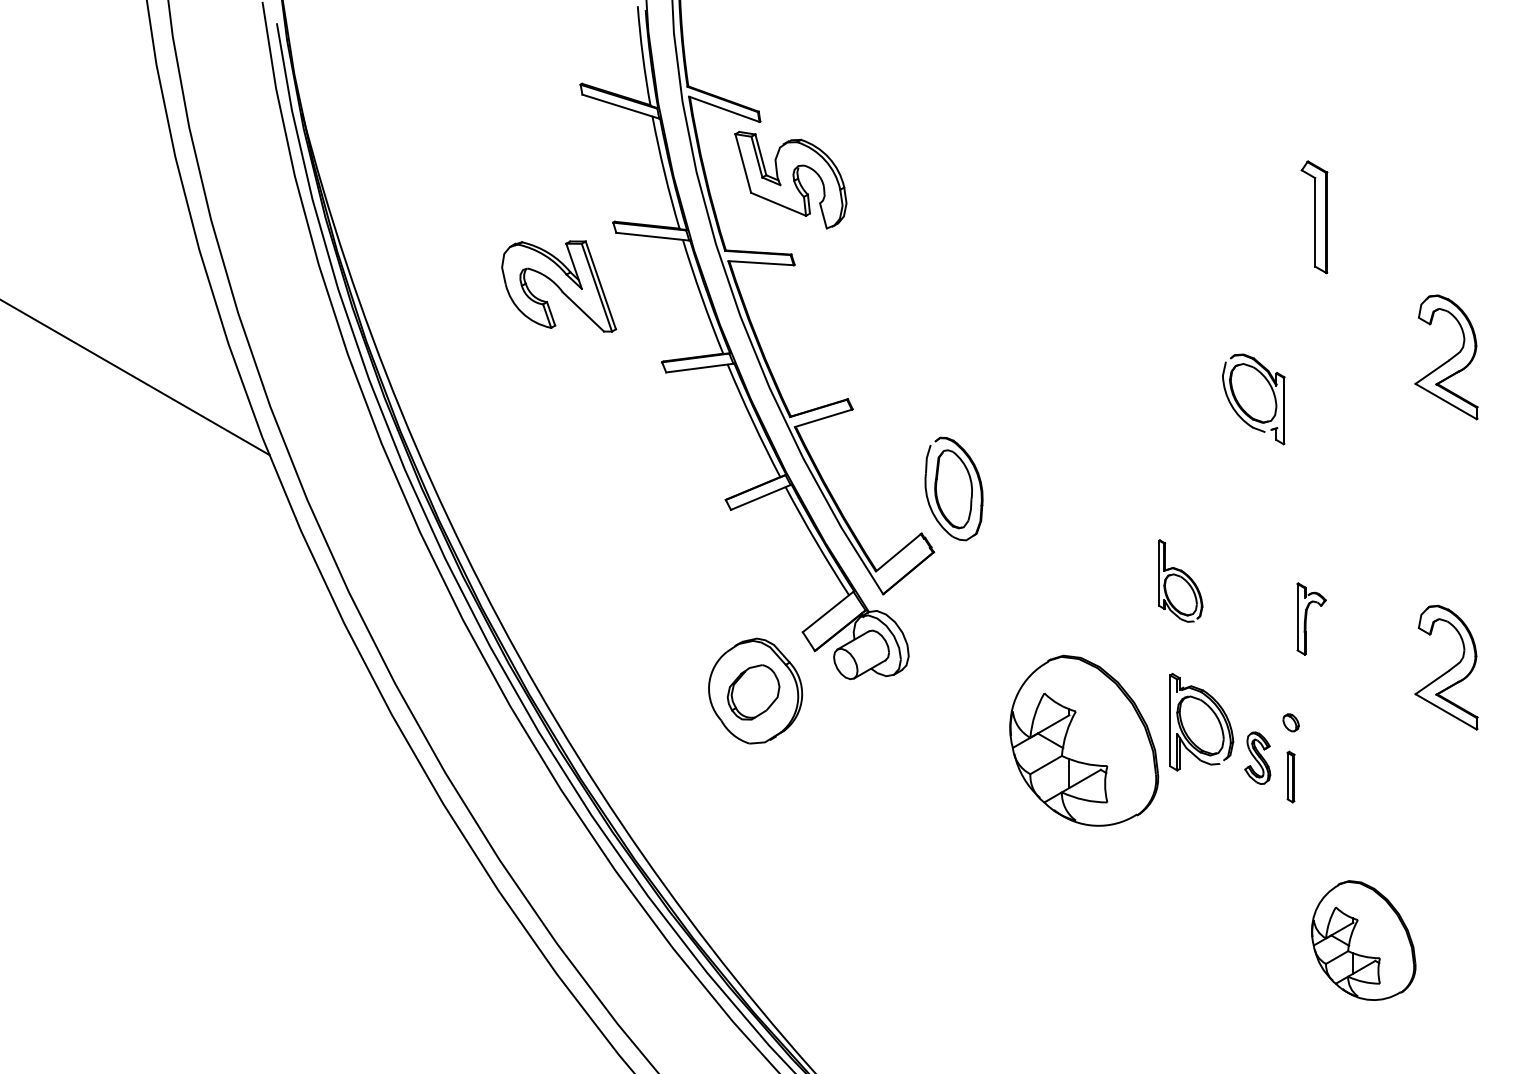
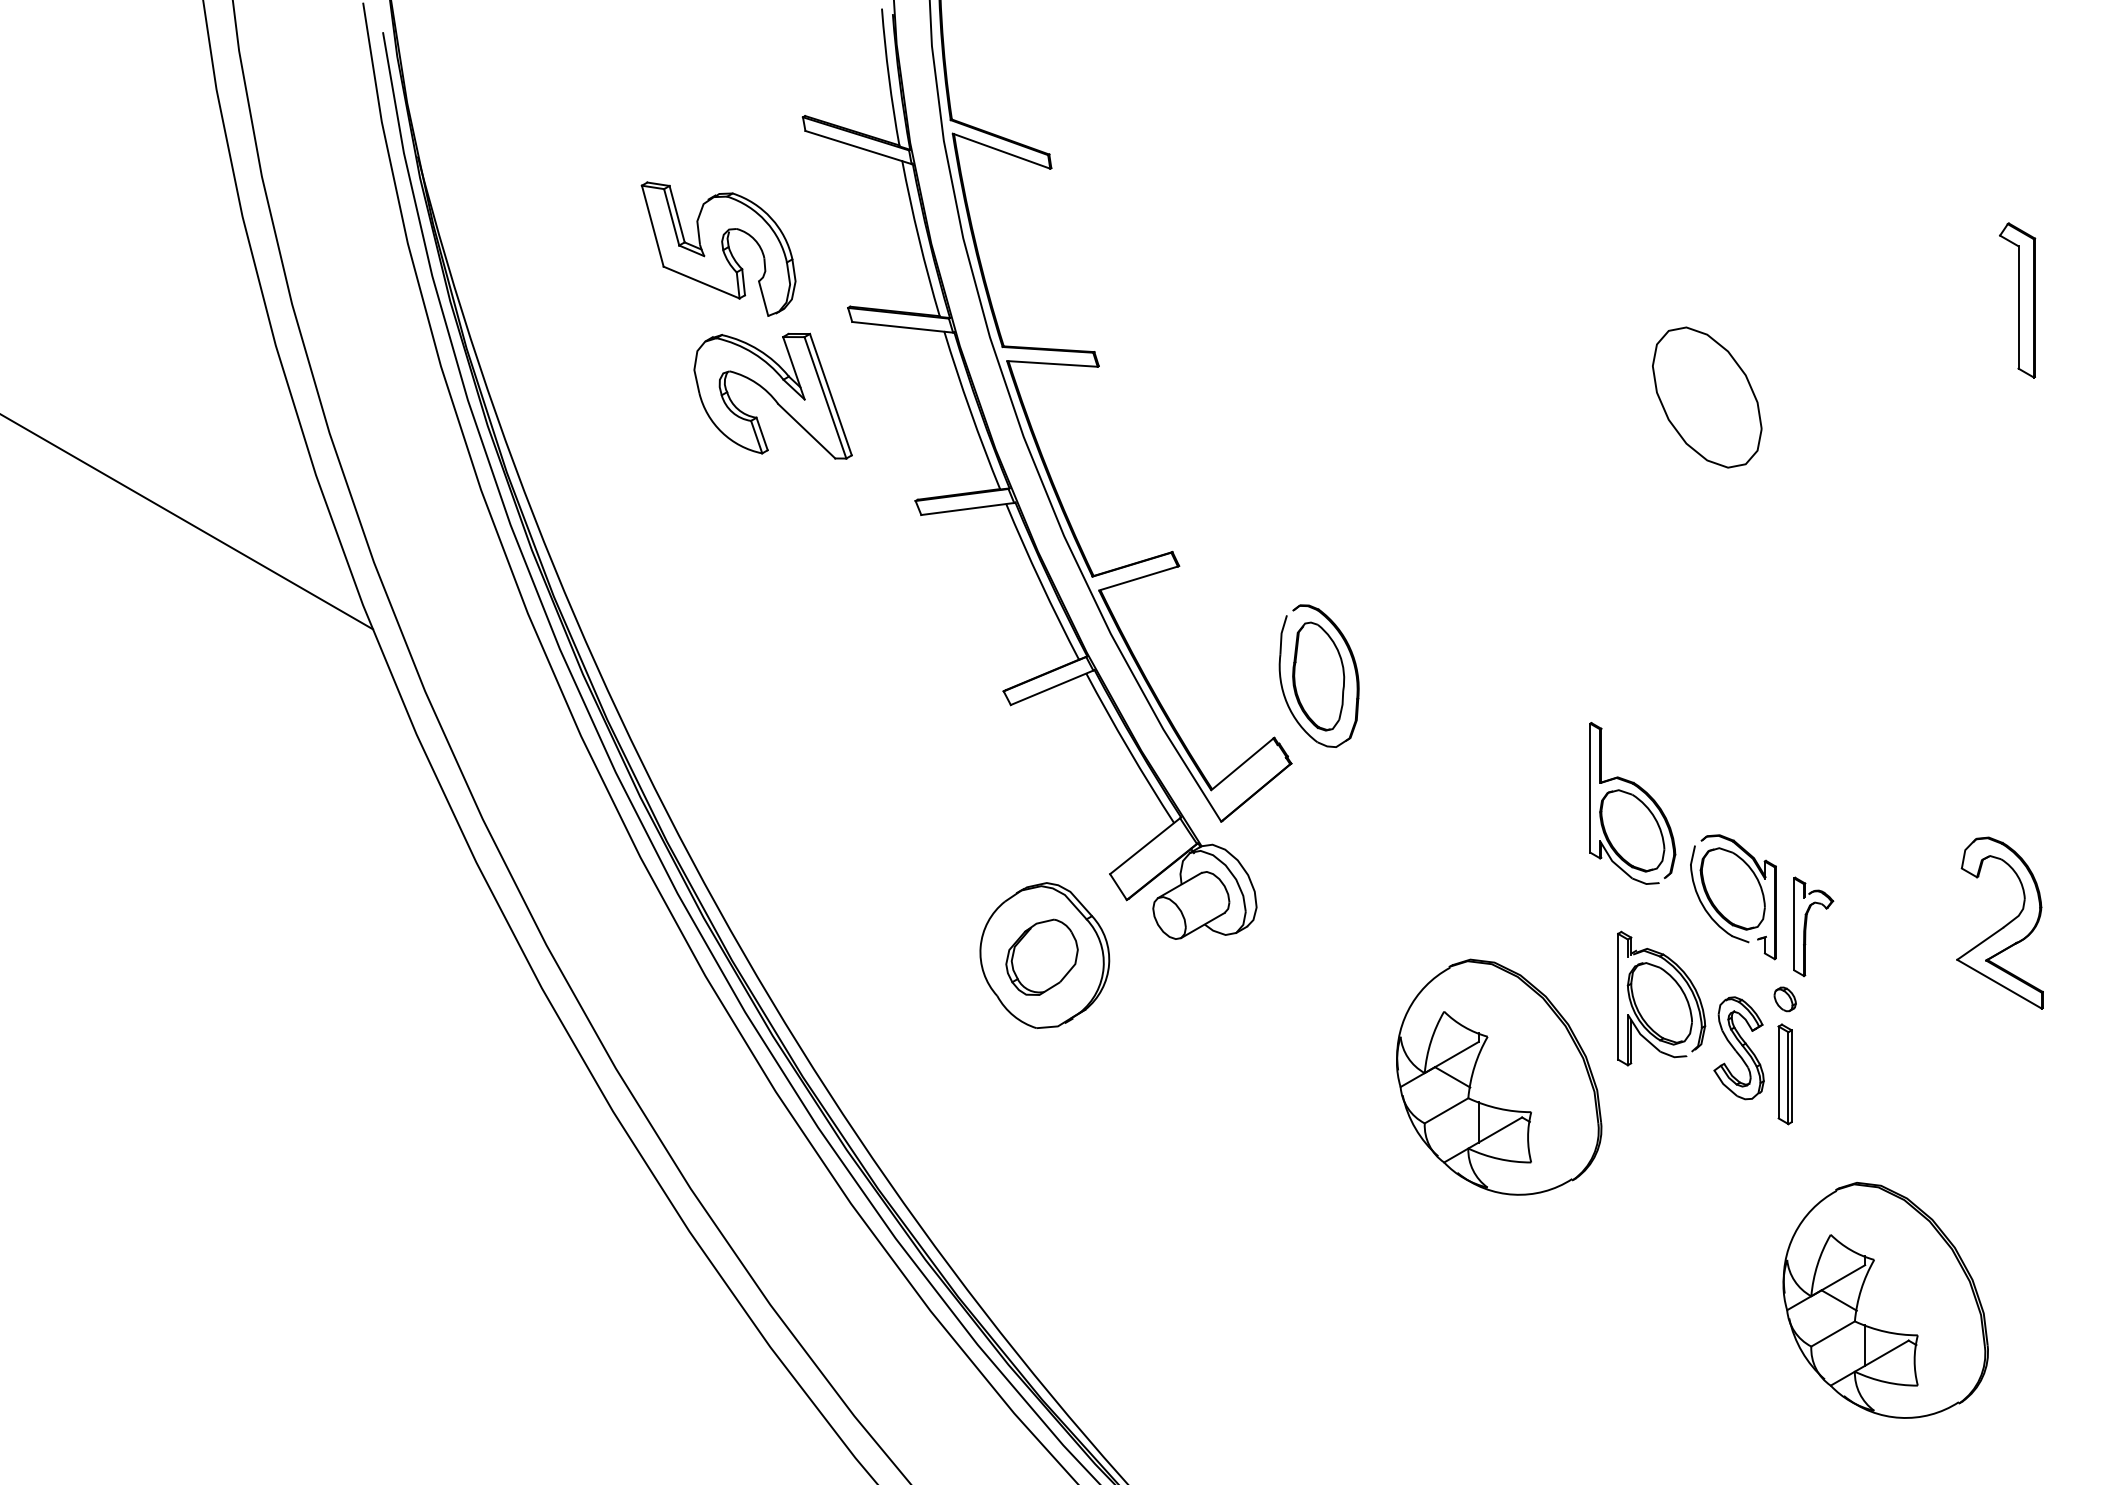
part: (790, 179) -> (718, 248), moved
part: (1314, 217) -> (2017, 300), moved
part: (1234, 287) -> (1707, 397), added
part: (1446, 356) -> (1999, 493), removed
part: (1253, 399) -> (1733, 897), moved
part: (1180, 581) -> (1632, 803), size x1.43
part: (1306, 618) -> (1806, 926), moved
part: (1084, 740) -> (1499, 1076), moved
part: (1257, 758) -> (1738, 1048), size x1.43
part: (1290, 777) -> (1784, 1074), size x1.43
part: (1363, 940) -> (1885, 1300), size x1.43

